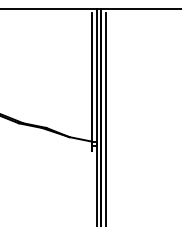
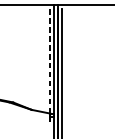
line: (92, 77) -> (50, 61), solid -> dashed

